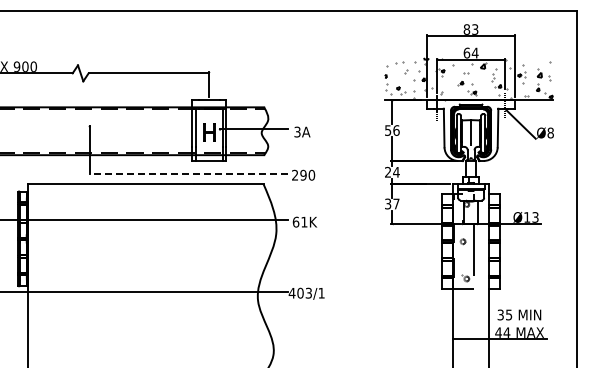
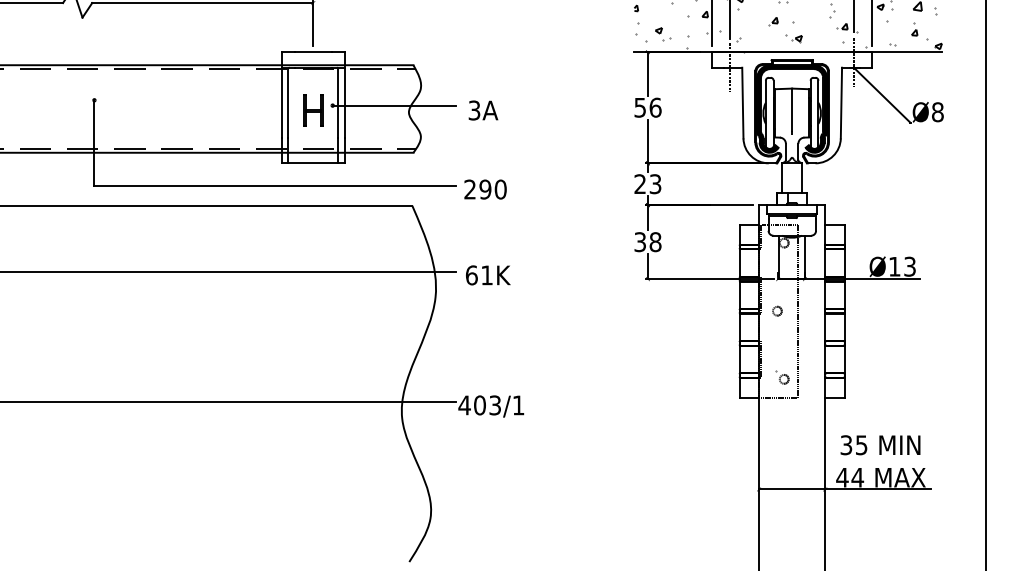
text: (396, 171) -> (655, 182), 24 -> 23
line: (188, 173) -> (274, 186), dashed -> solid
text: (396, 203) -> (655, 241), 37 -> 38

